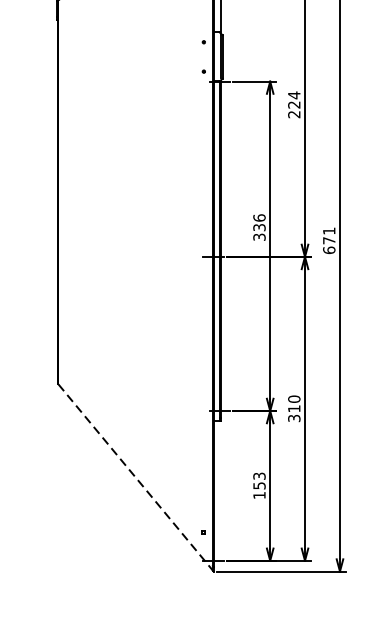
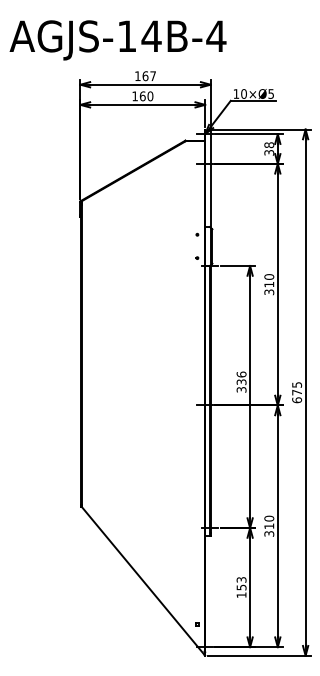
text: (294, 104) -> (269, 284), 224 -> 310
text: (329, 230) -> (297, 384), 671 -> 675
line: (136, 478) -> (143, 581), dashed -> solid

